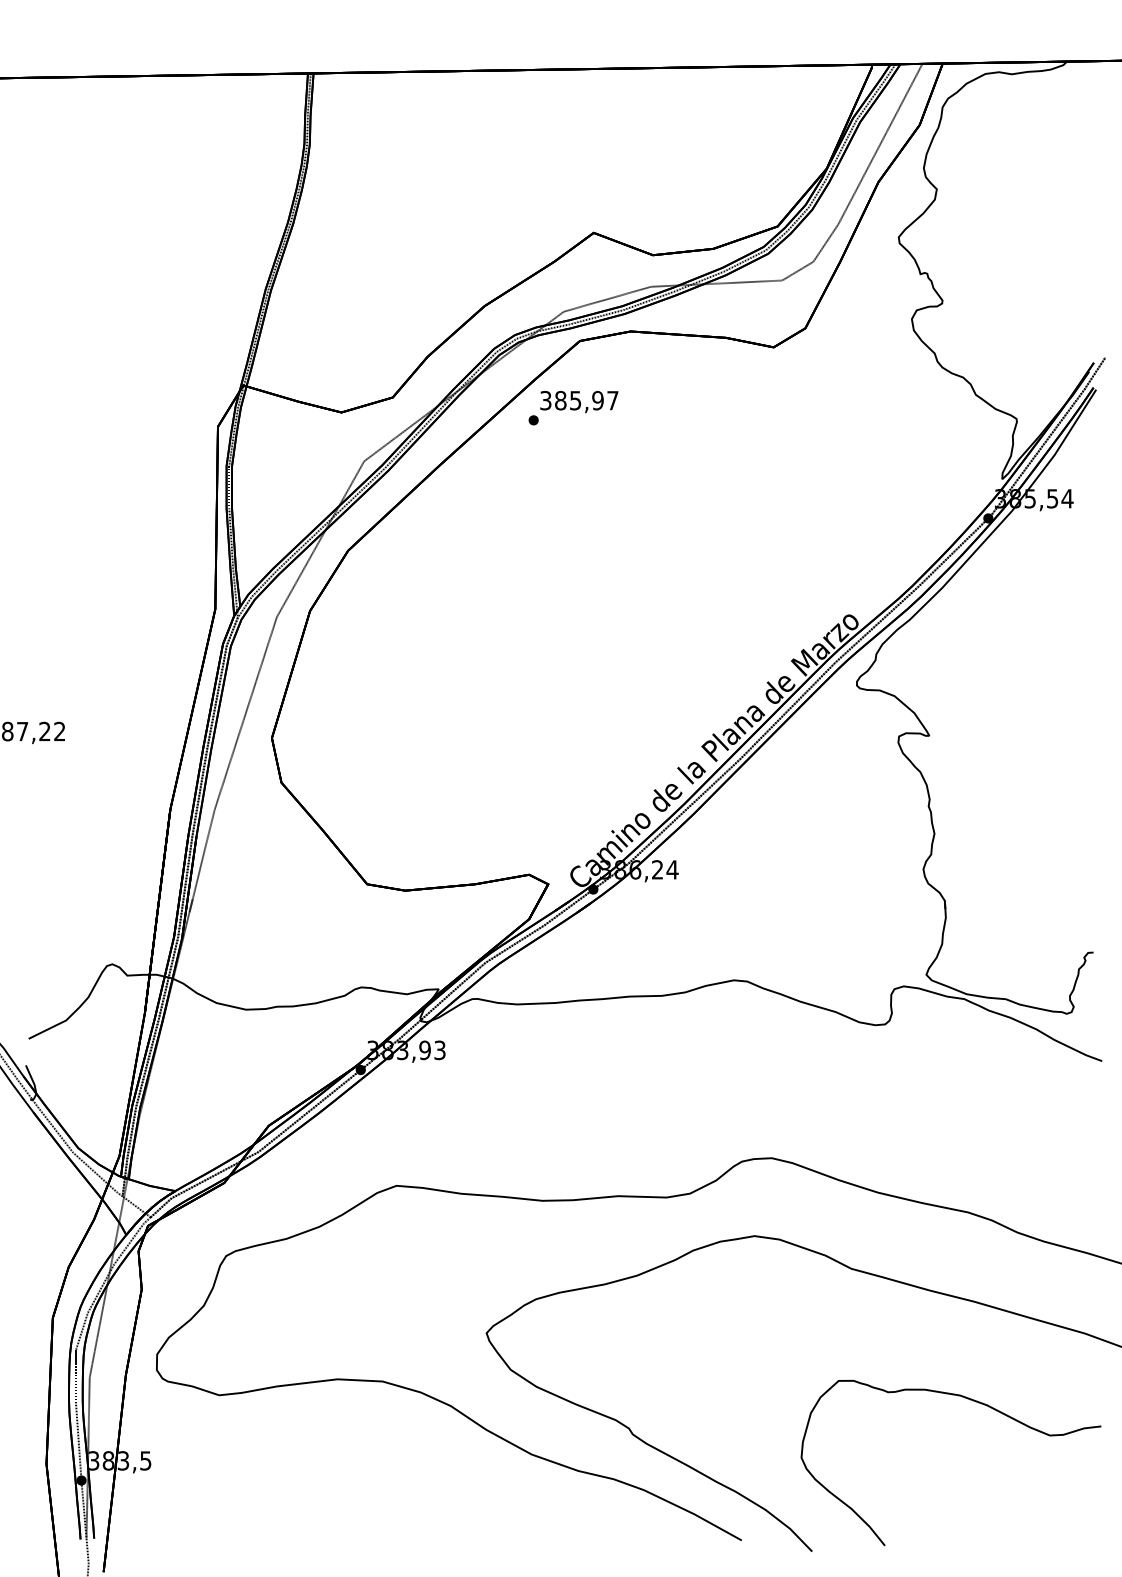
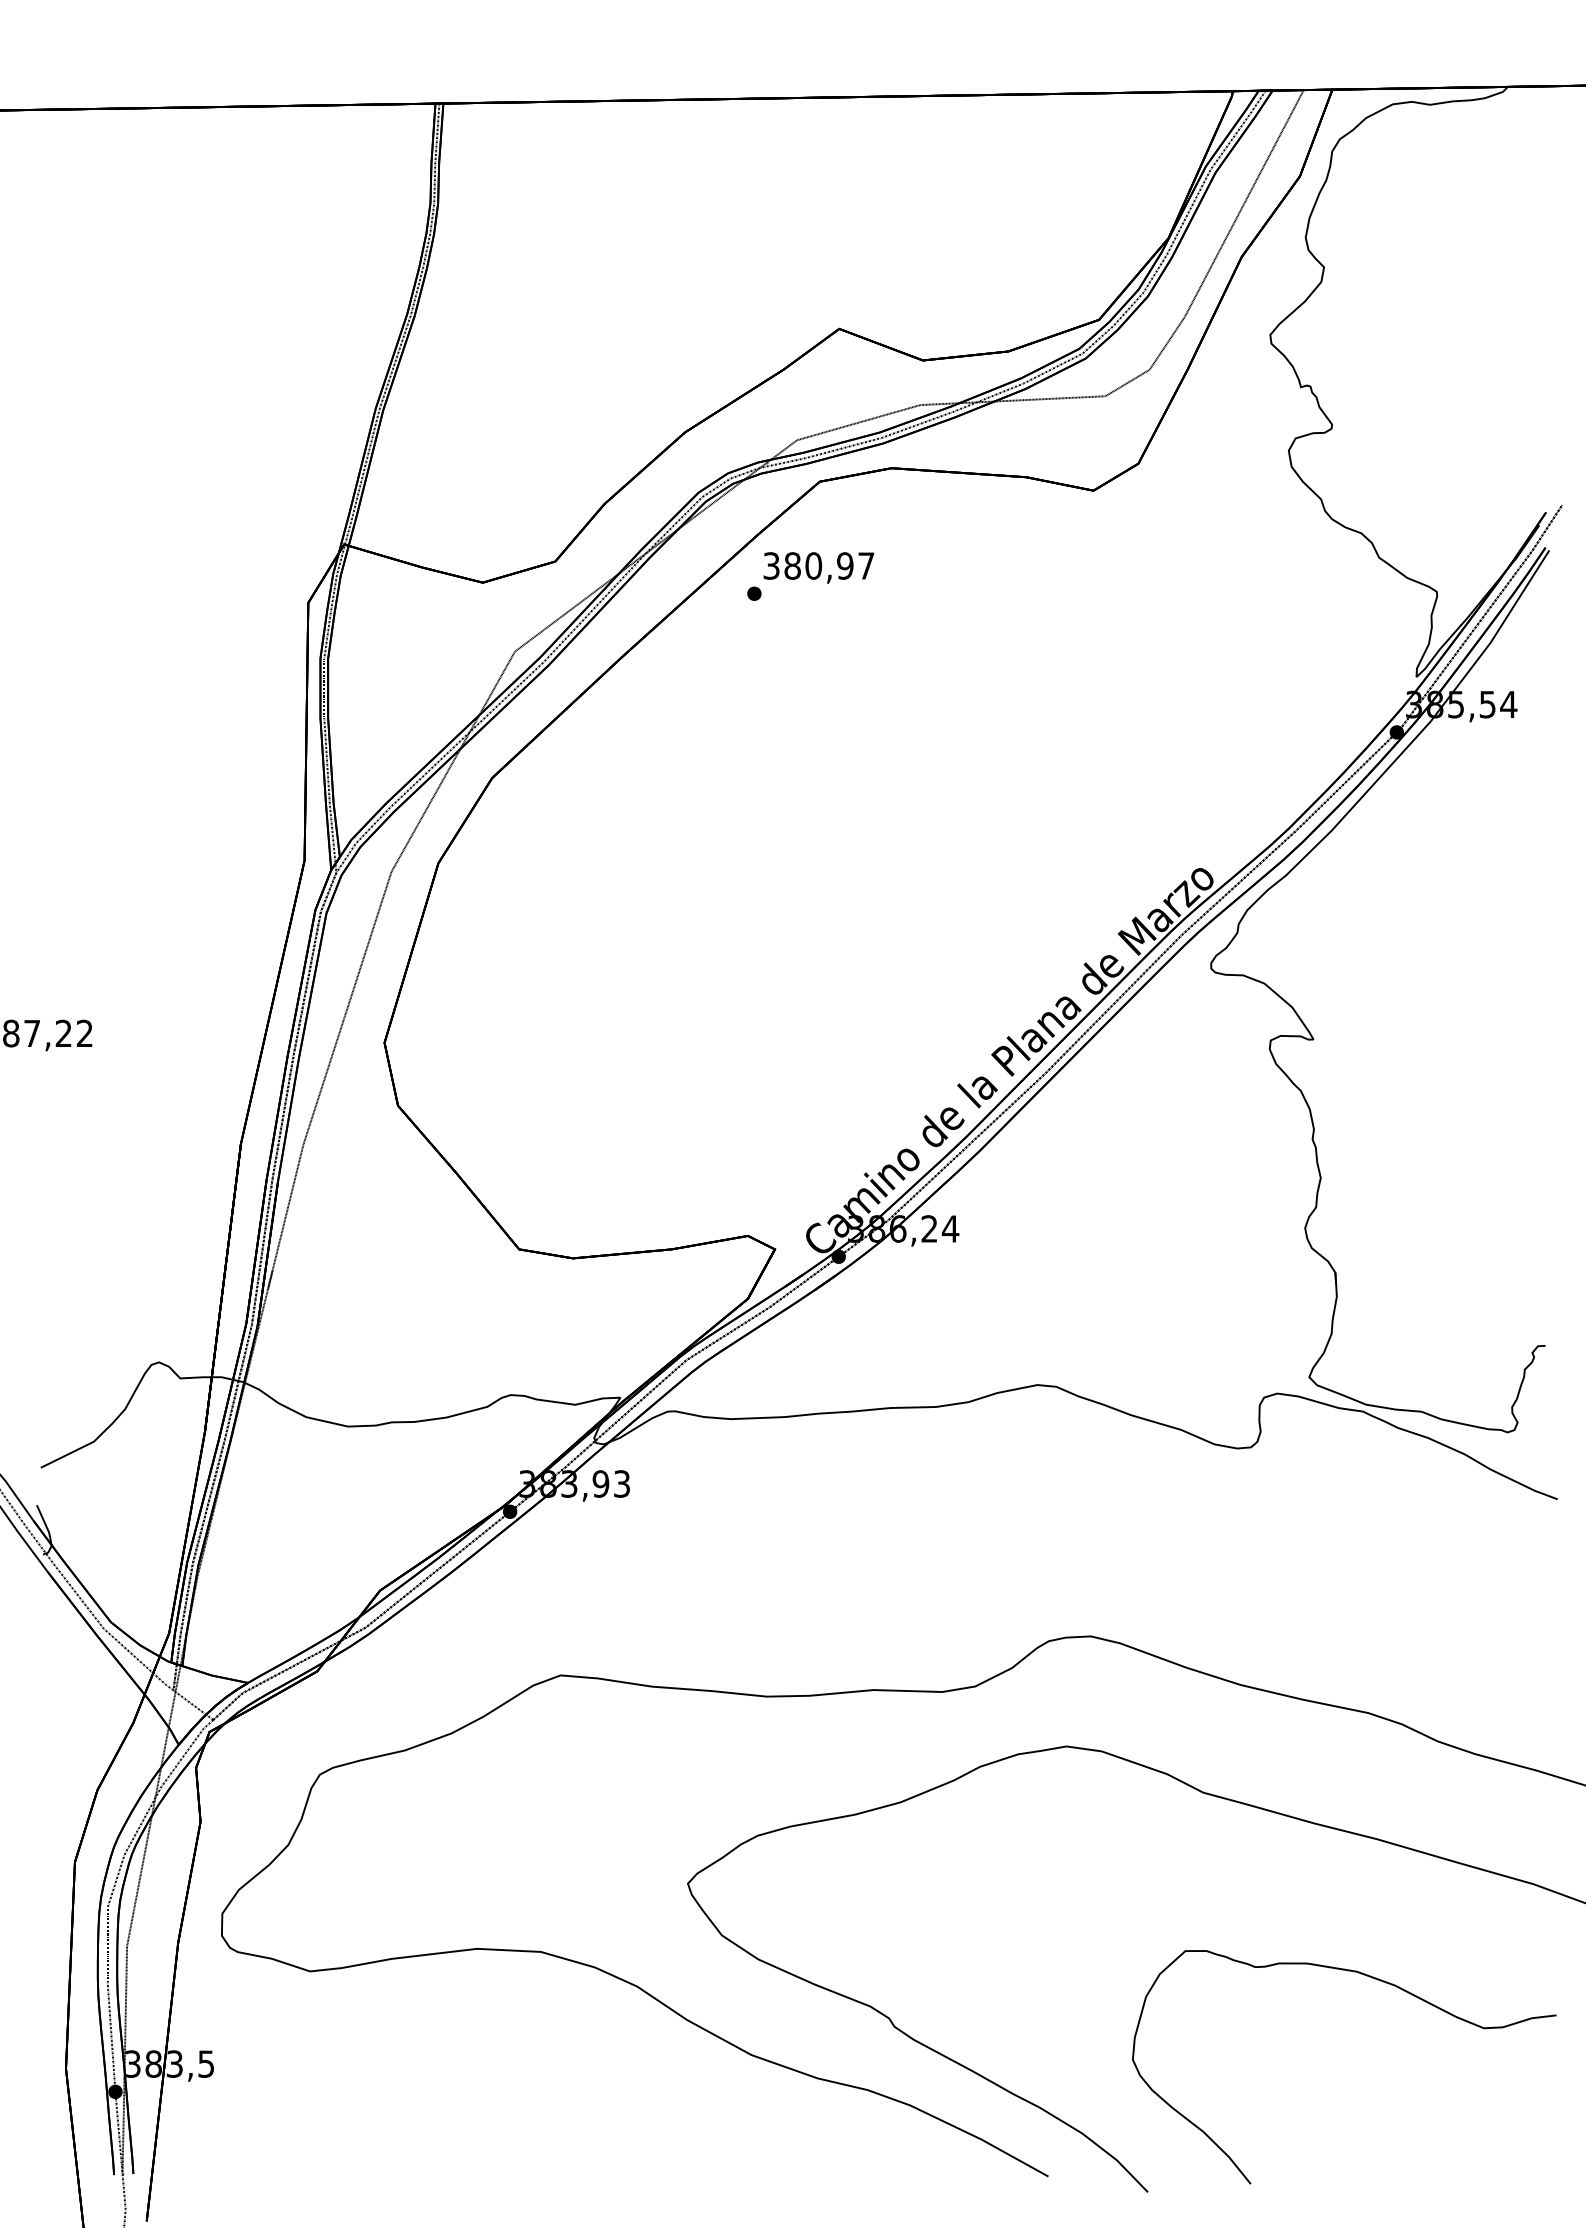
text: (575, 400) -> (813, 565), 385,97 -> 380,97

